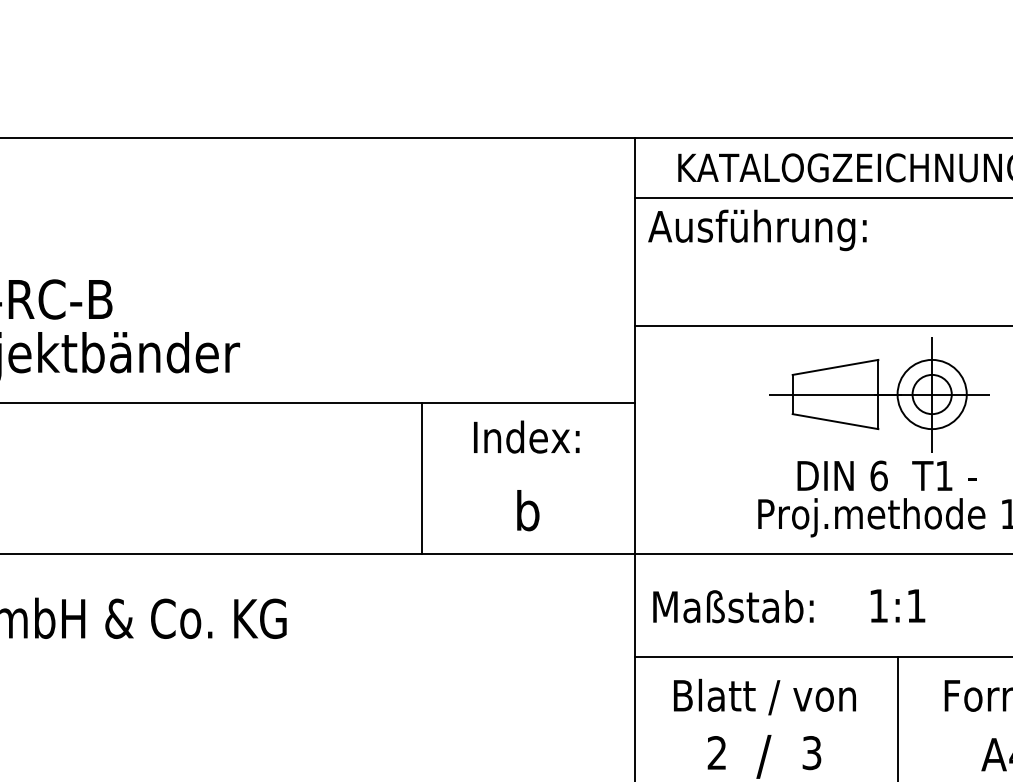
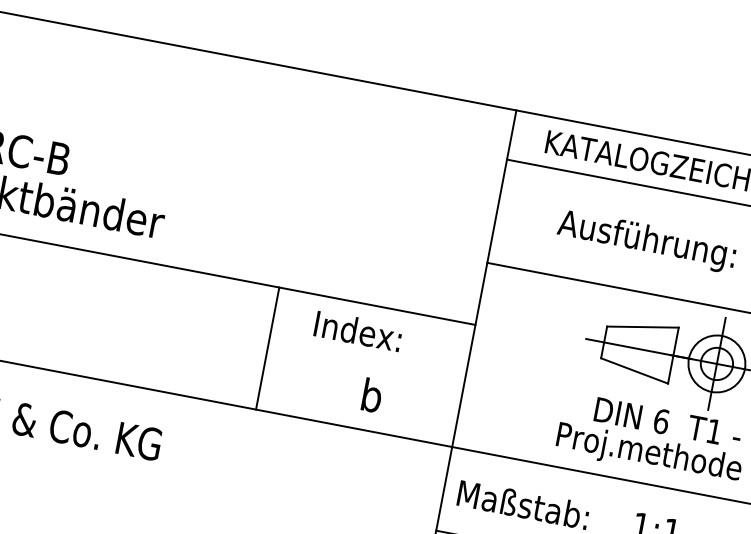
text: (757, 230) -> (646, 241), moved
text: (526, 436) -> (358, 330), moved
line: (421, 477) -> (267, 347), moved

